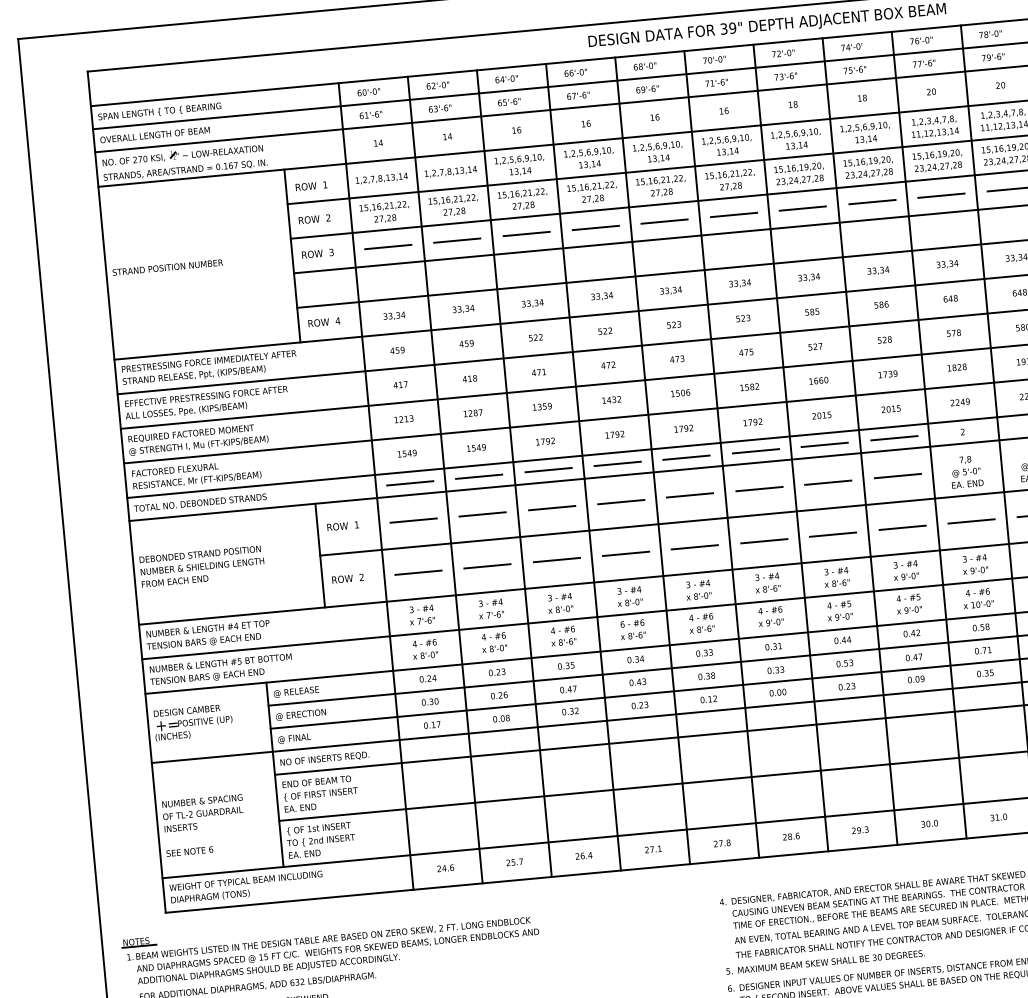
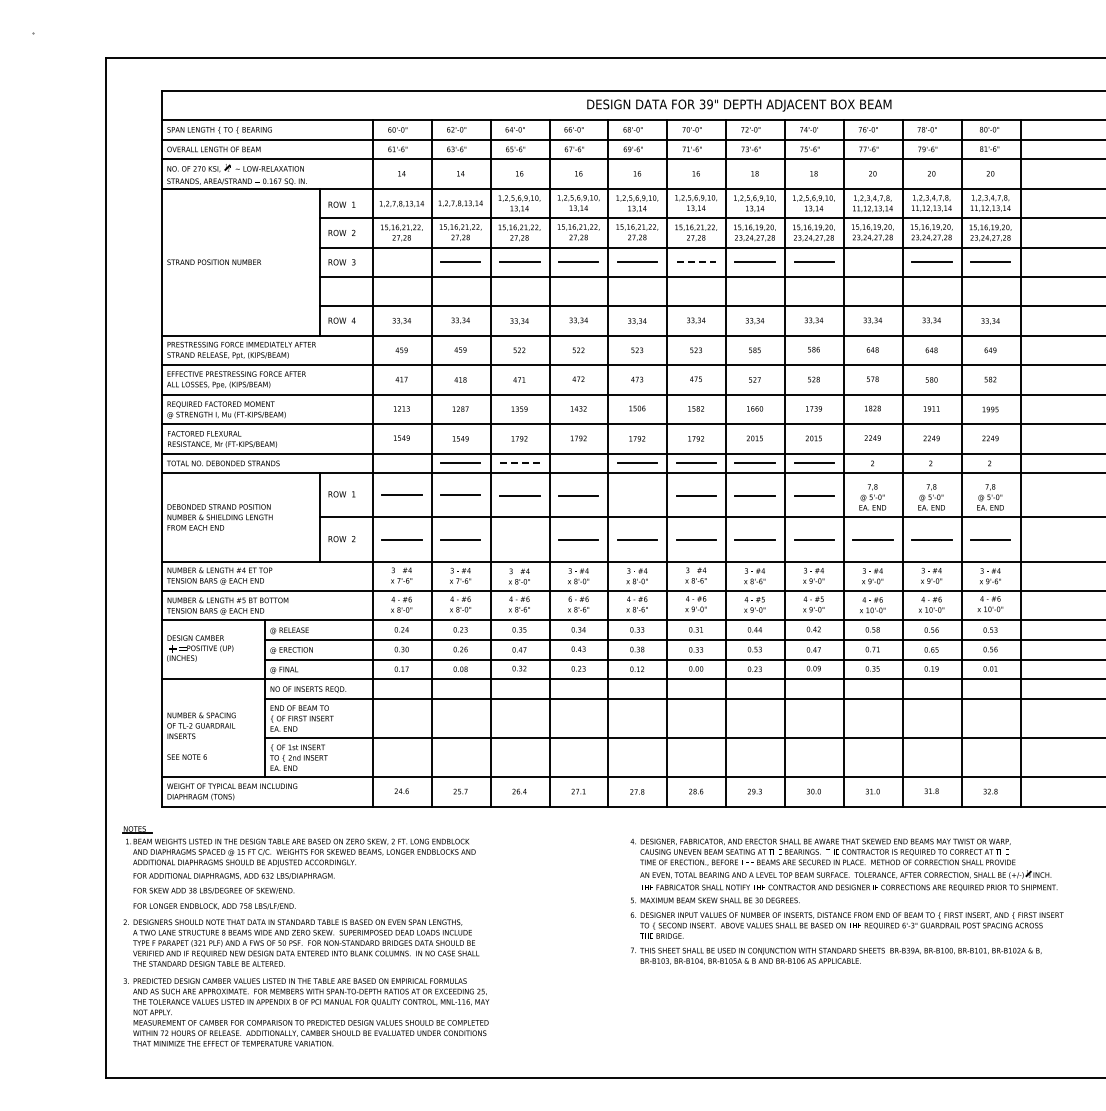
line: (940, 196) -> (872, 262), removed
line: (734, 215) -> (696, 262), solid -> dashed
line: (387, 246) -> (401, 261), removed
line: (617, 464) -> (578, 463), removed
line: (548, 470) -> (519, 463), solid -> dashed
line: (409, 483) -> (401, 463), removed
line: (689, 495) -> (636, 495), removed
line: (556, 559) -> (519, 539), removed

